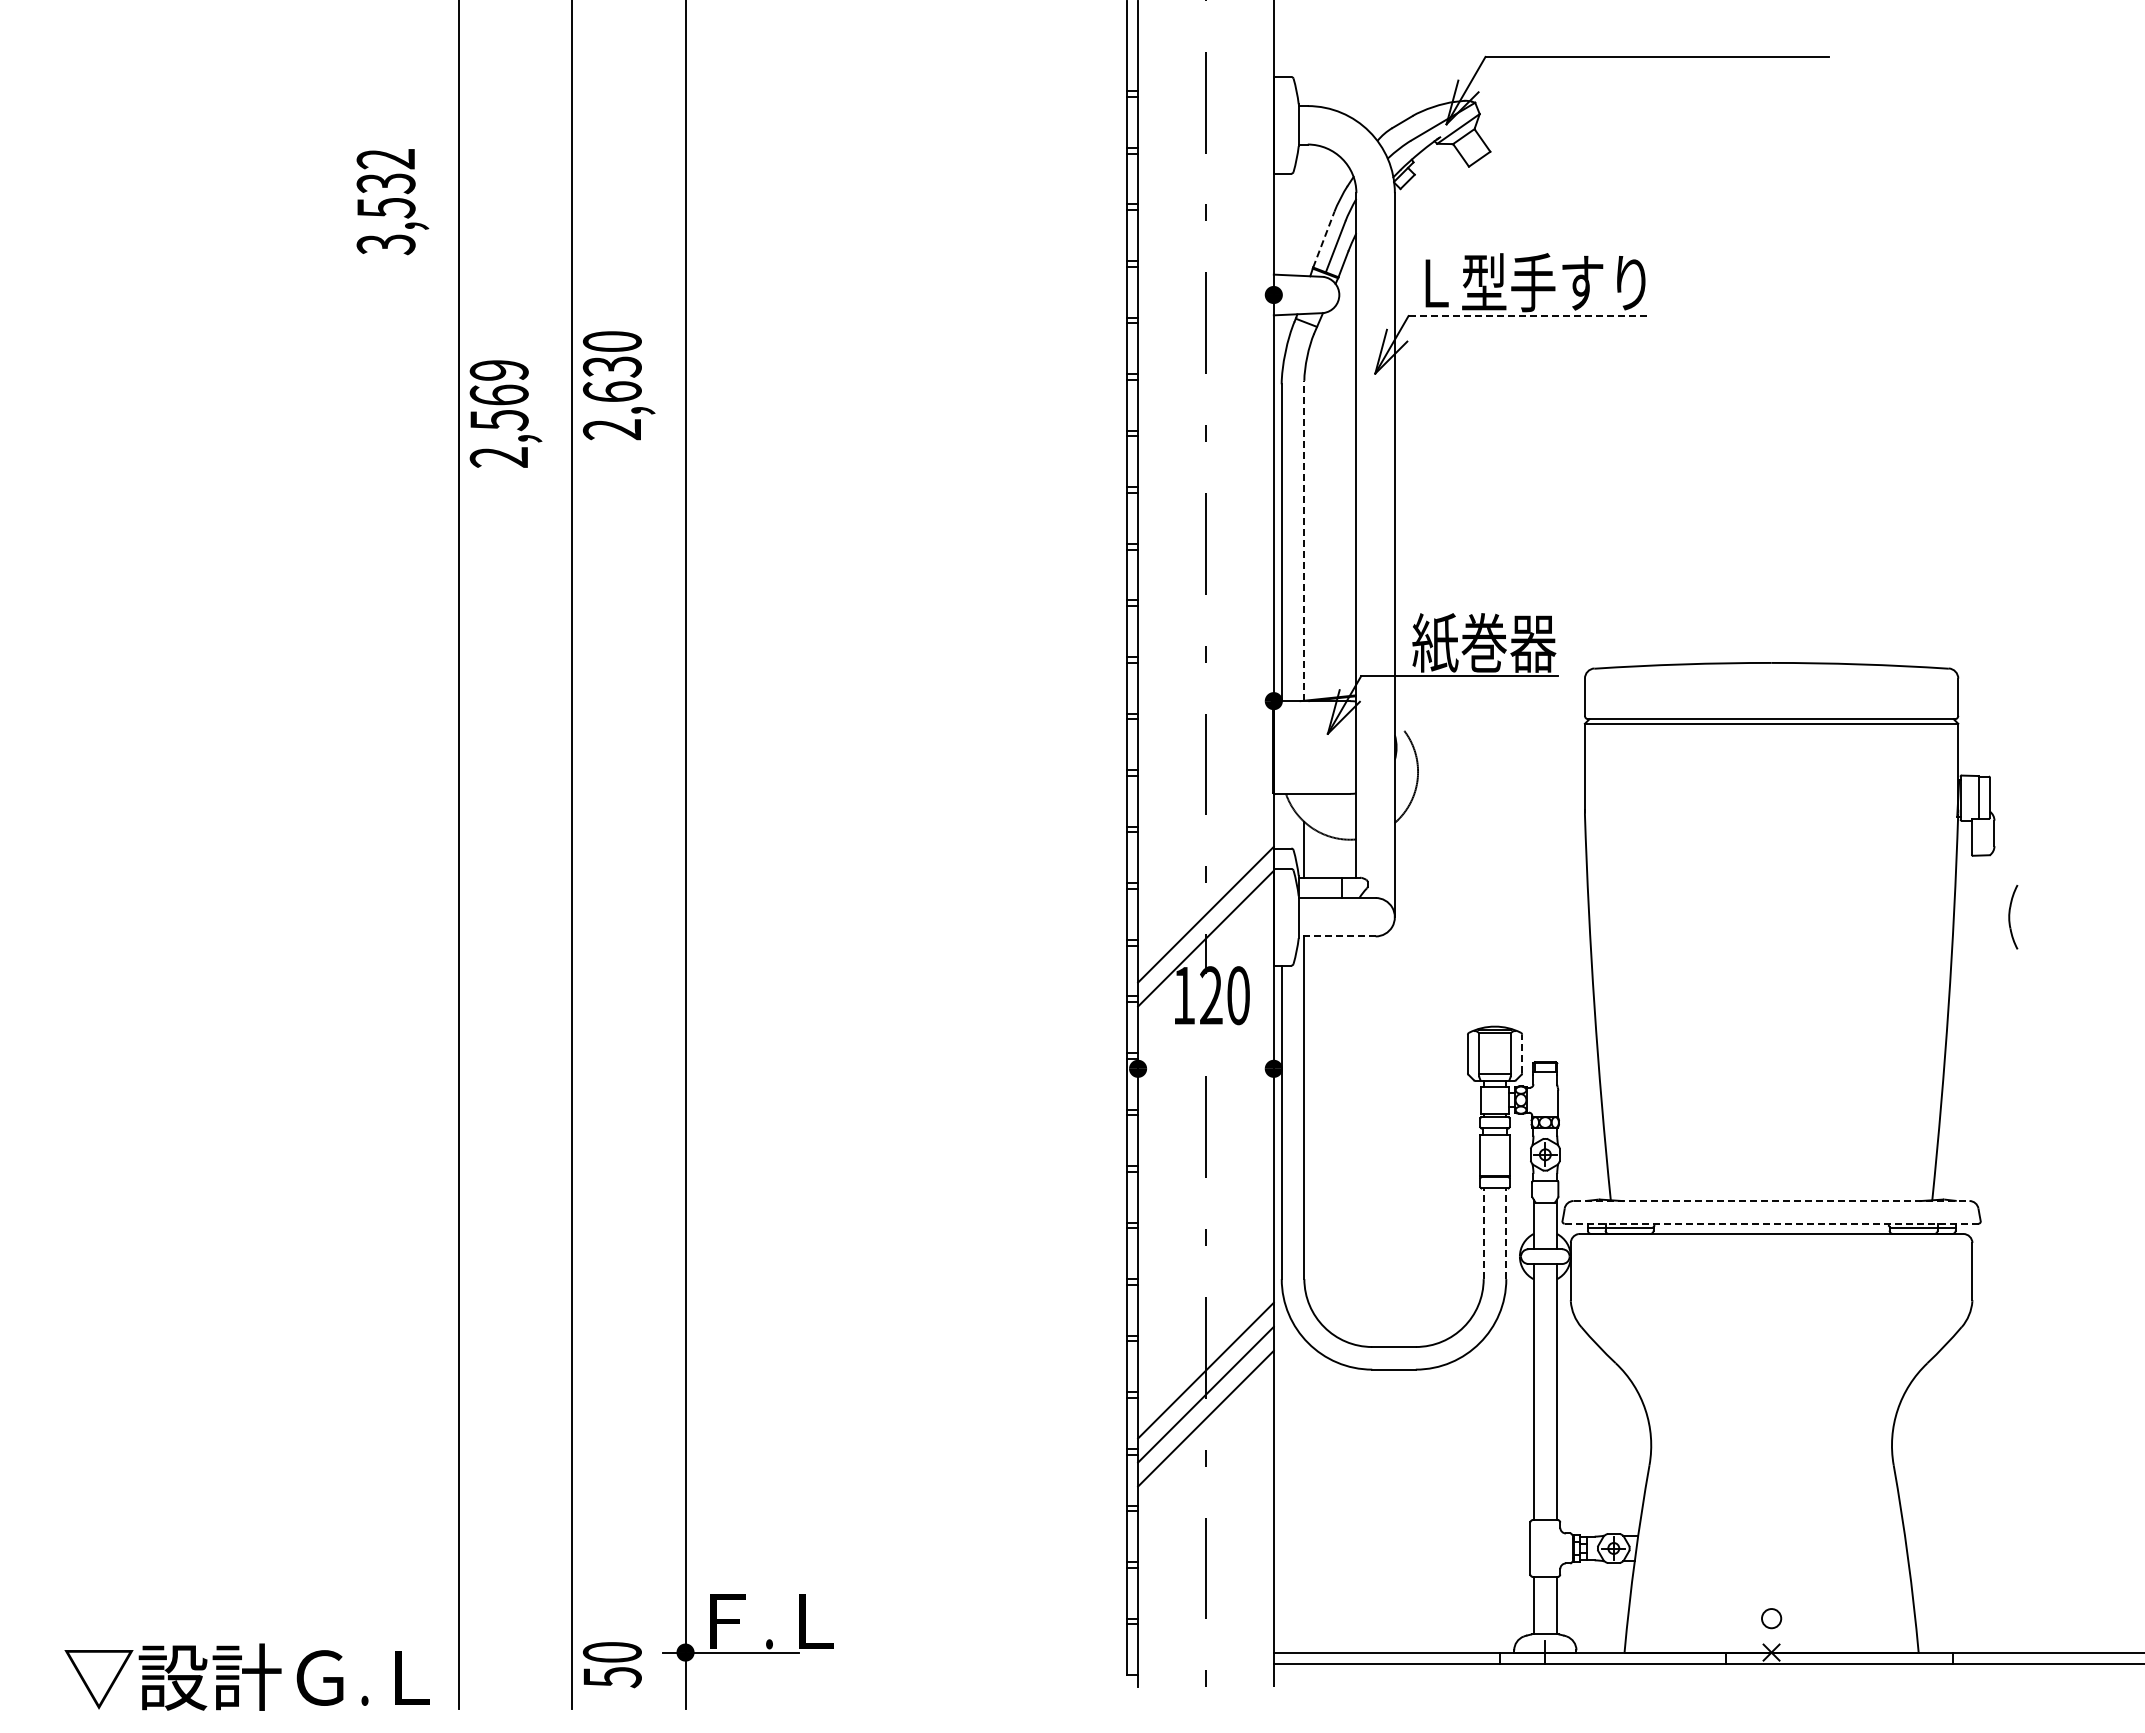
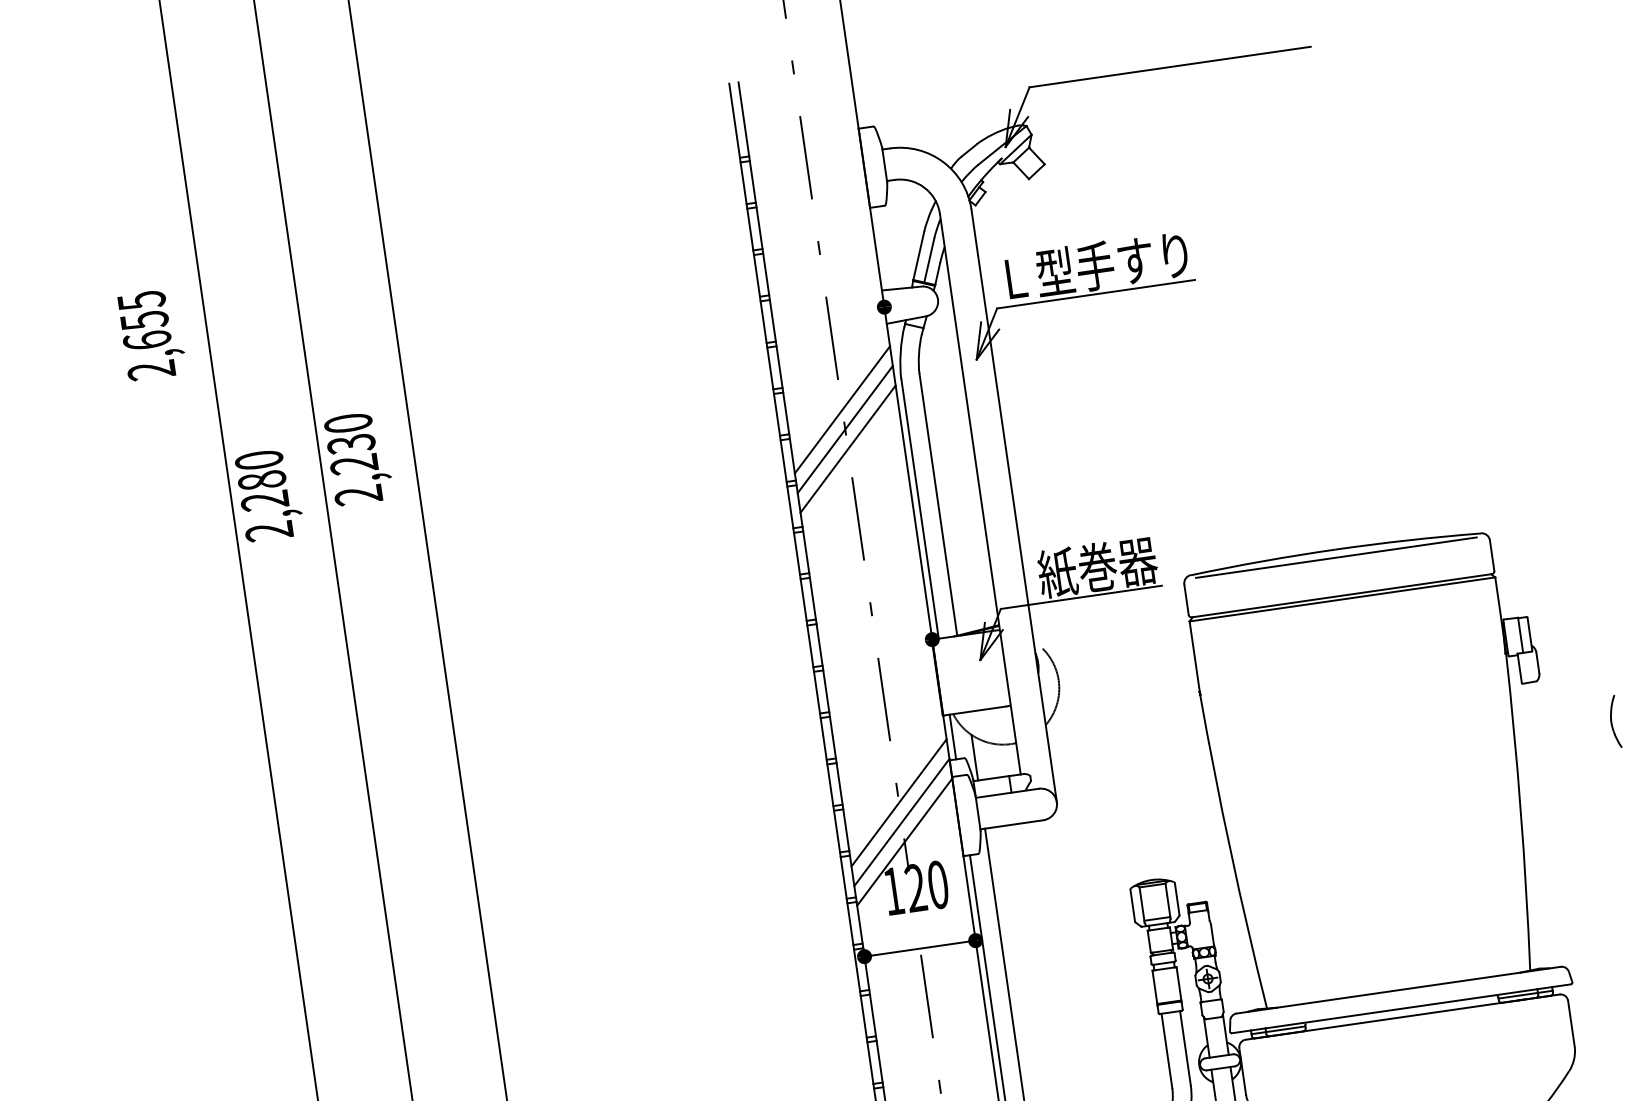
text: (385, 202) -> (146, 336), 3,532 -> 2,655
line: (1323, 239) -> (918, 255), dashed -> solid
line: (1529, 316) -> (1096, 294), dashed -> solid
text: (611, 391) -> (353, 464), 2,630 -> 2,230
text: (498, 395) -> (261, 480), 2,569 -> 2,280
line: (1205, 410) -> (842, 409), added
line: (1205, 434) -> (844, 429), added
line: (1205, 458) -> (847, 449), added
line: (1304, 540) -> (938, 504), dashed -> solid
line: (1771, 672) -> (1336, 557), added
line: (1281, 820) -> (952, 736), added
line: (1205, 890) -> (898, 802), added
part: (2013, 917) -> (1614, 722), moved
line: (1336, 936) -> (1011, 824), dashed -> solid
line: (1522, 1053) -> (1177, 898), dashed -> solid
line: (1205, 1068) -> (919, 948), added
line: (1771, 1201) -> (1398, 990), dashed -> solid
line: (1771, 1223) -> (1401, 1008), dashed -> solid
line: (1483, 1233) -> (1166, 1050), dashed -> solid
line: (1506, 1233) -> (1185, 1048), dashed -> solid

